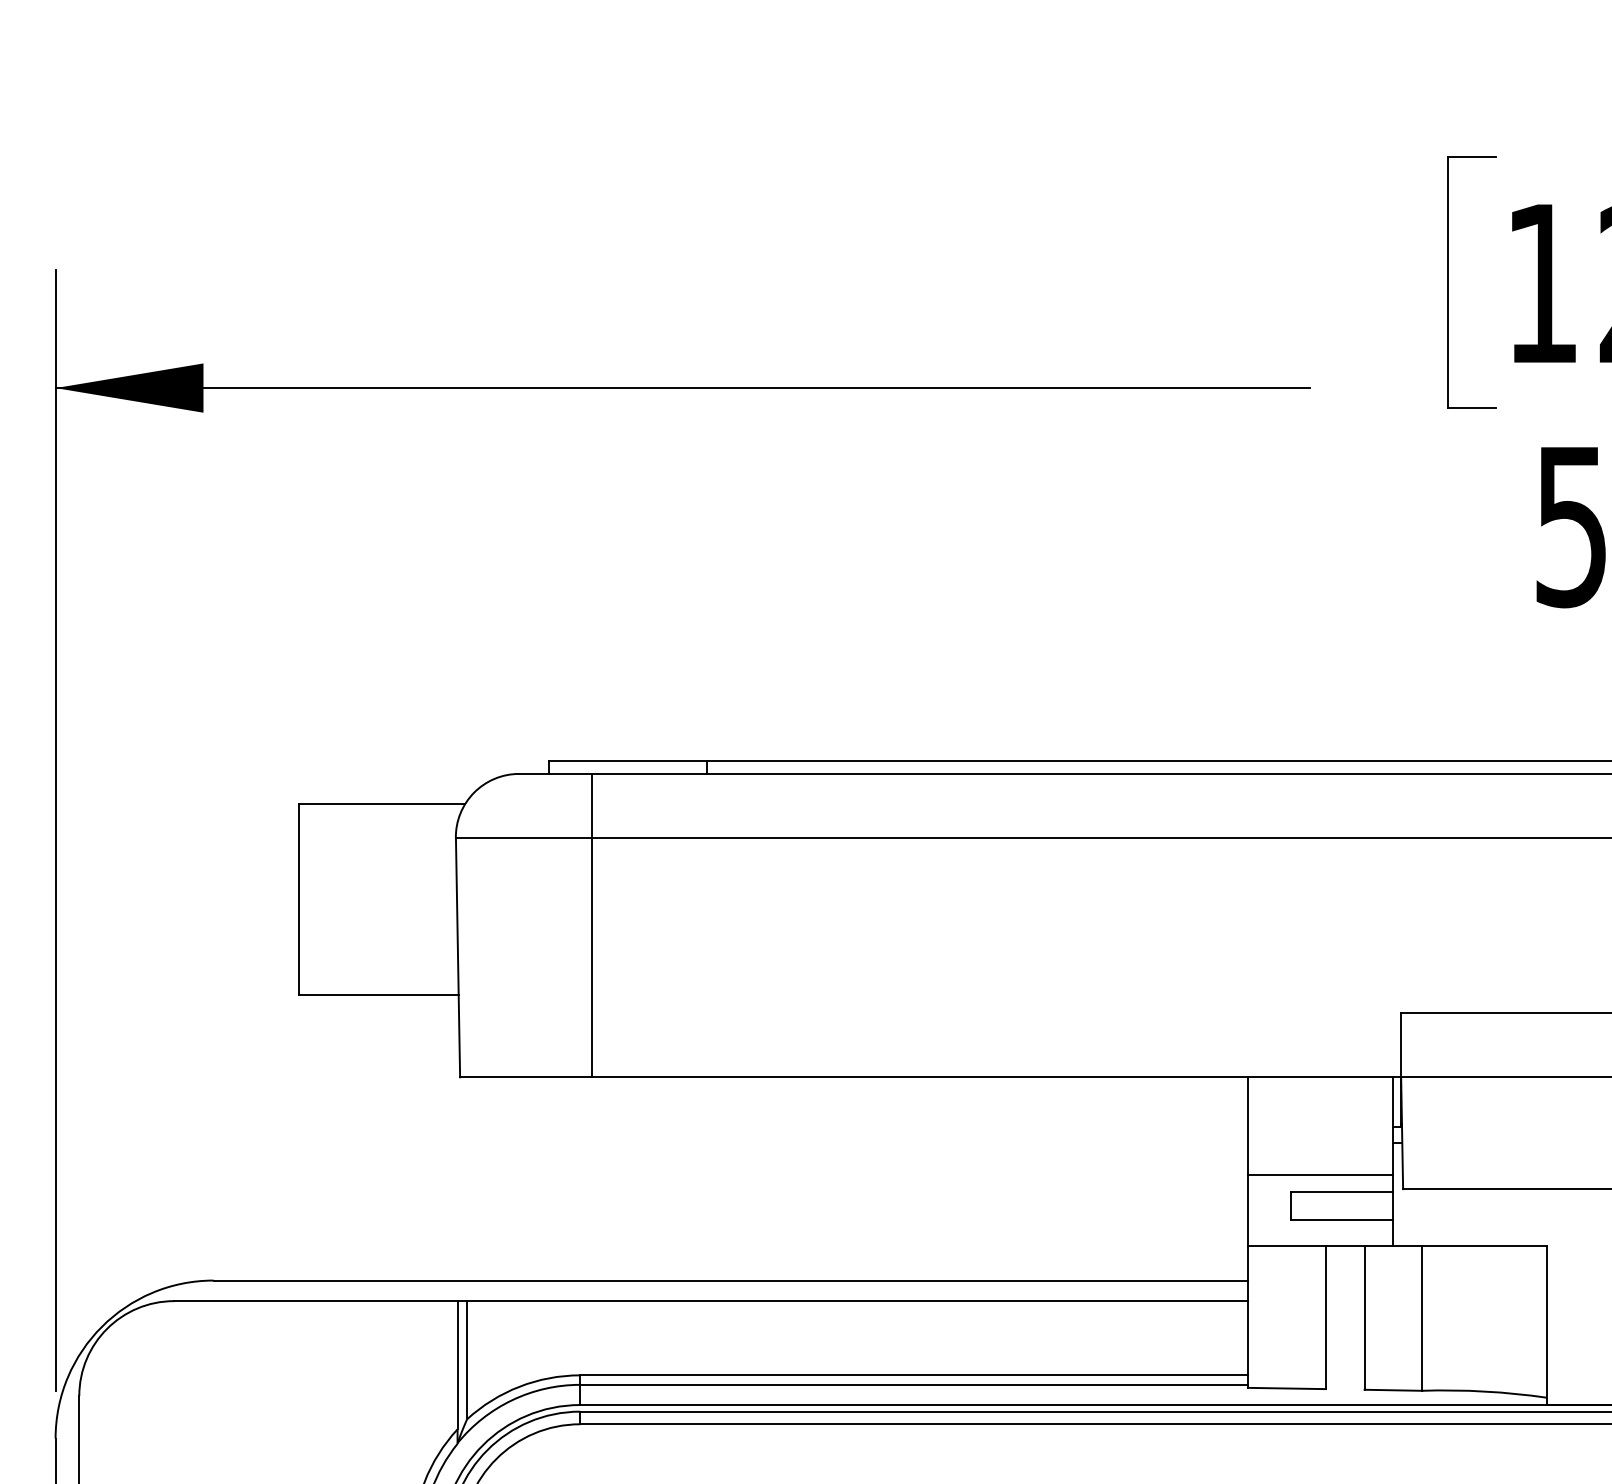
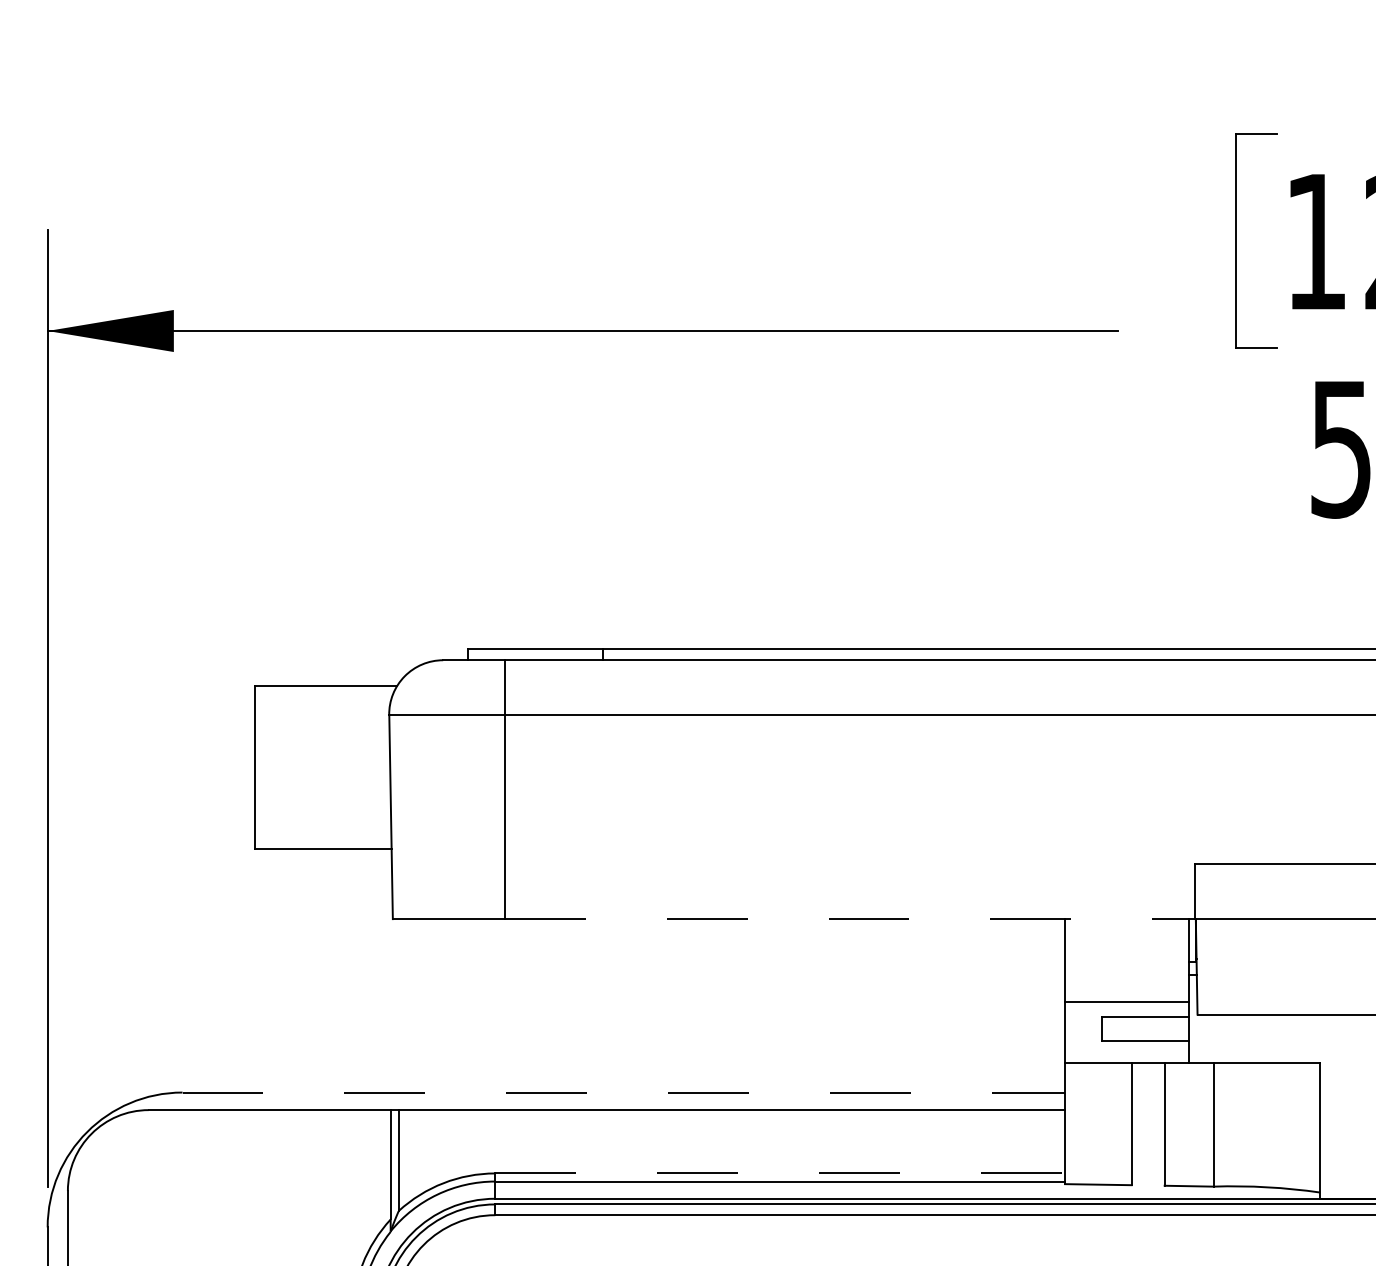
line: (996, 1077) -> (850, 919), solid -> dashed
line: (731, 1280) -> (624, 1092), solid -> dashed
line: (914, 1375) -> (780, 1173), solid -> dashed

